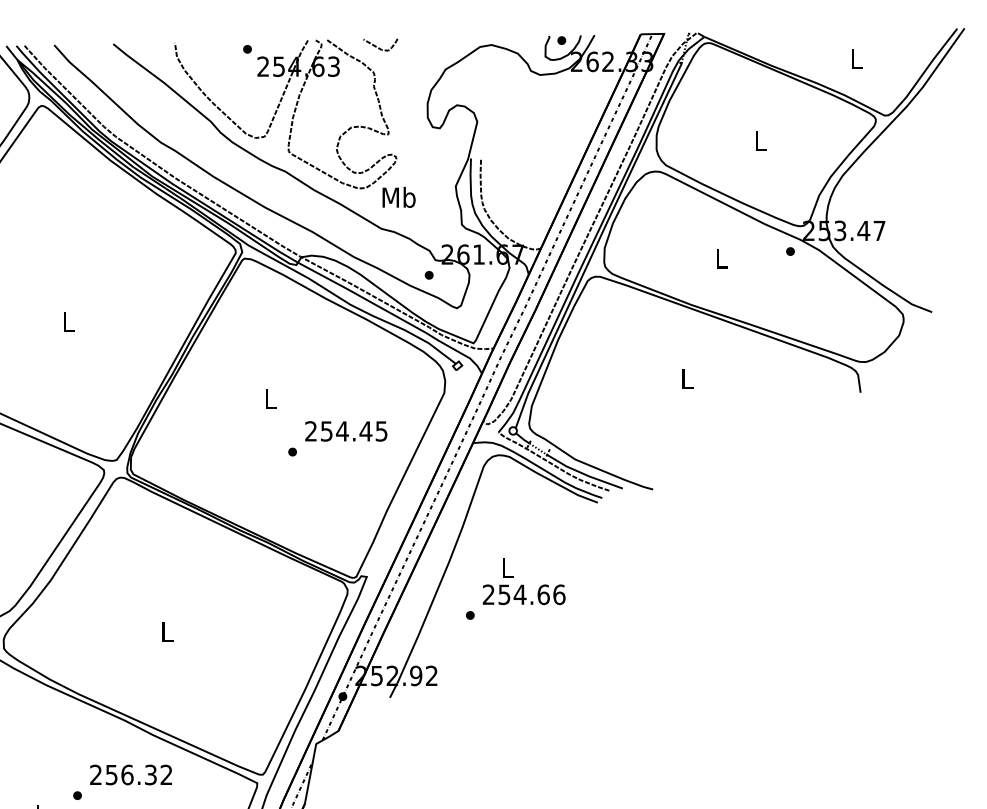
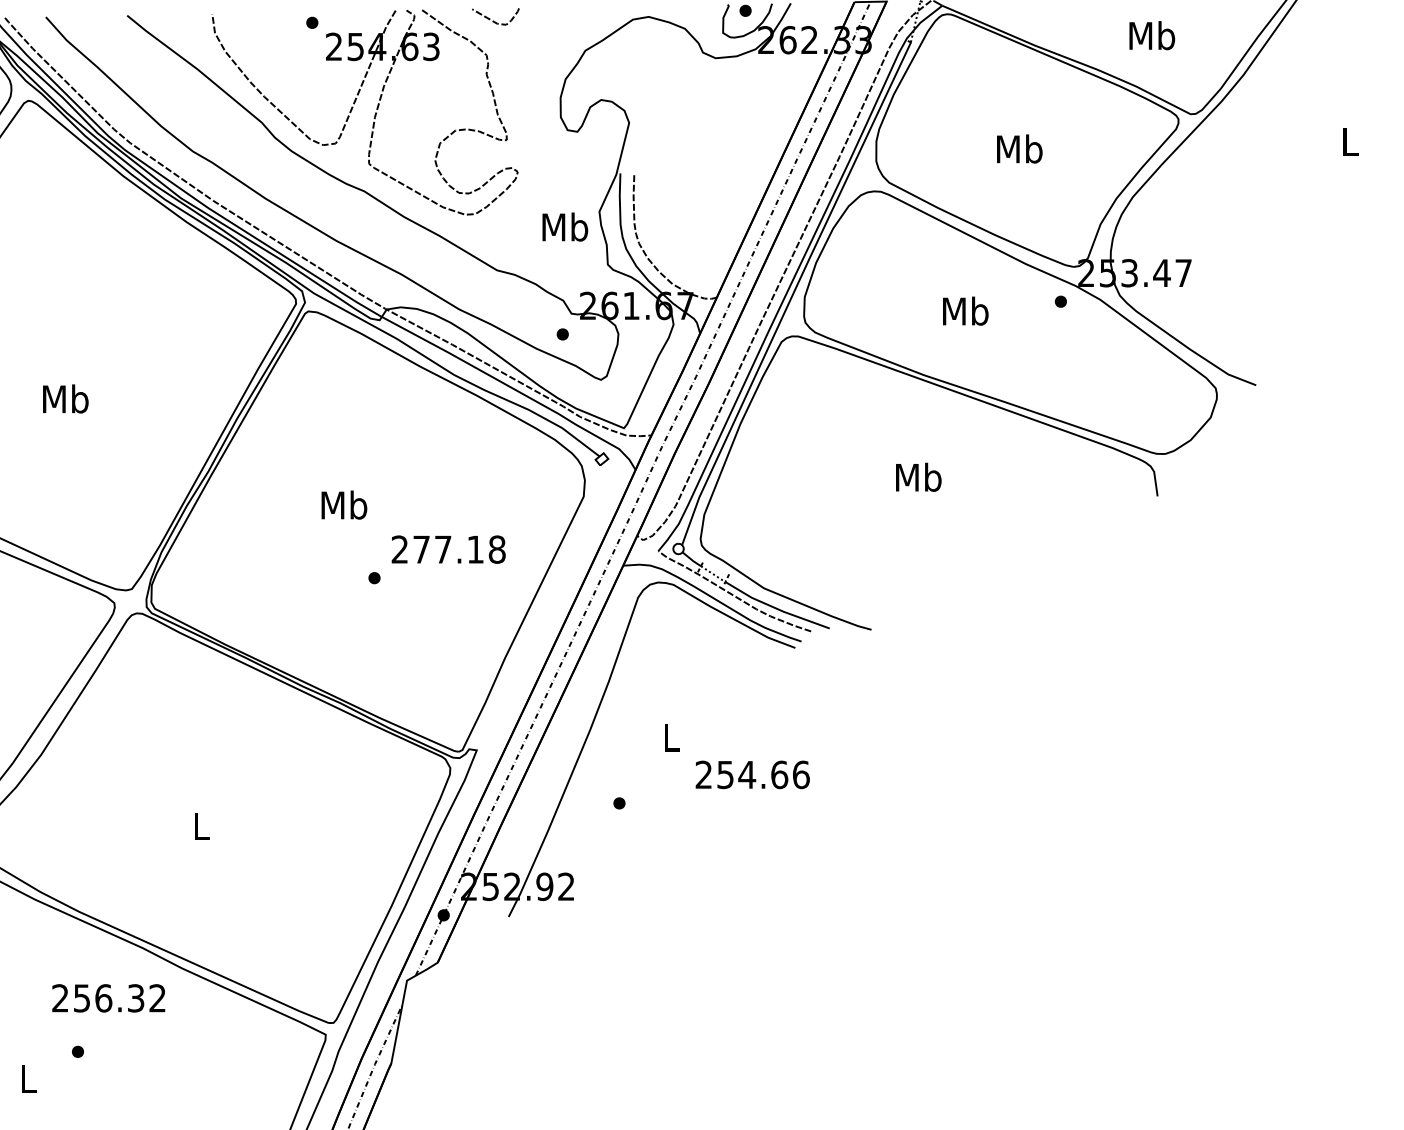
text: (856, 58) -> (1152, 35), L -> Mb
text: (760, 140) -> (1019, 148), L -> Mb
text: (399, 197) -> (565, 226), moved
text: (721, 257) -> (965, 310), L -> Mb
text: (68, 321) -> (65, 398), L -> Mb
text: (687, 378) -> (918, 476), L -> Mb
text: (270, 398) -> (344, 504), L -> Mb
text: (354, 431) -> (459, 549), 254.45 -> 277.18
text: (524, 594) -> (752, 774), moved
text: (130, 775) -> (108, 998), moved

